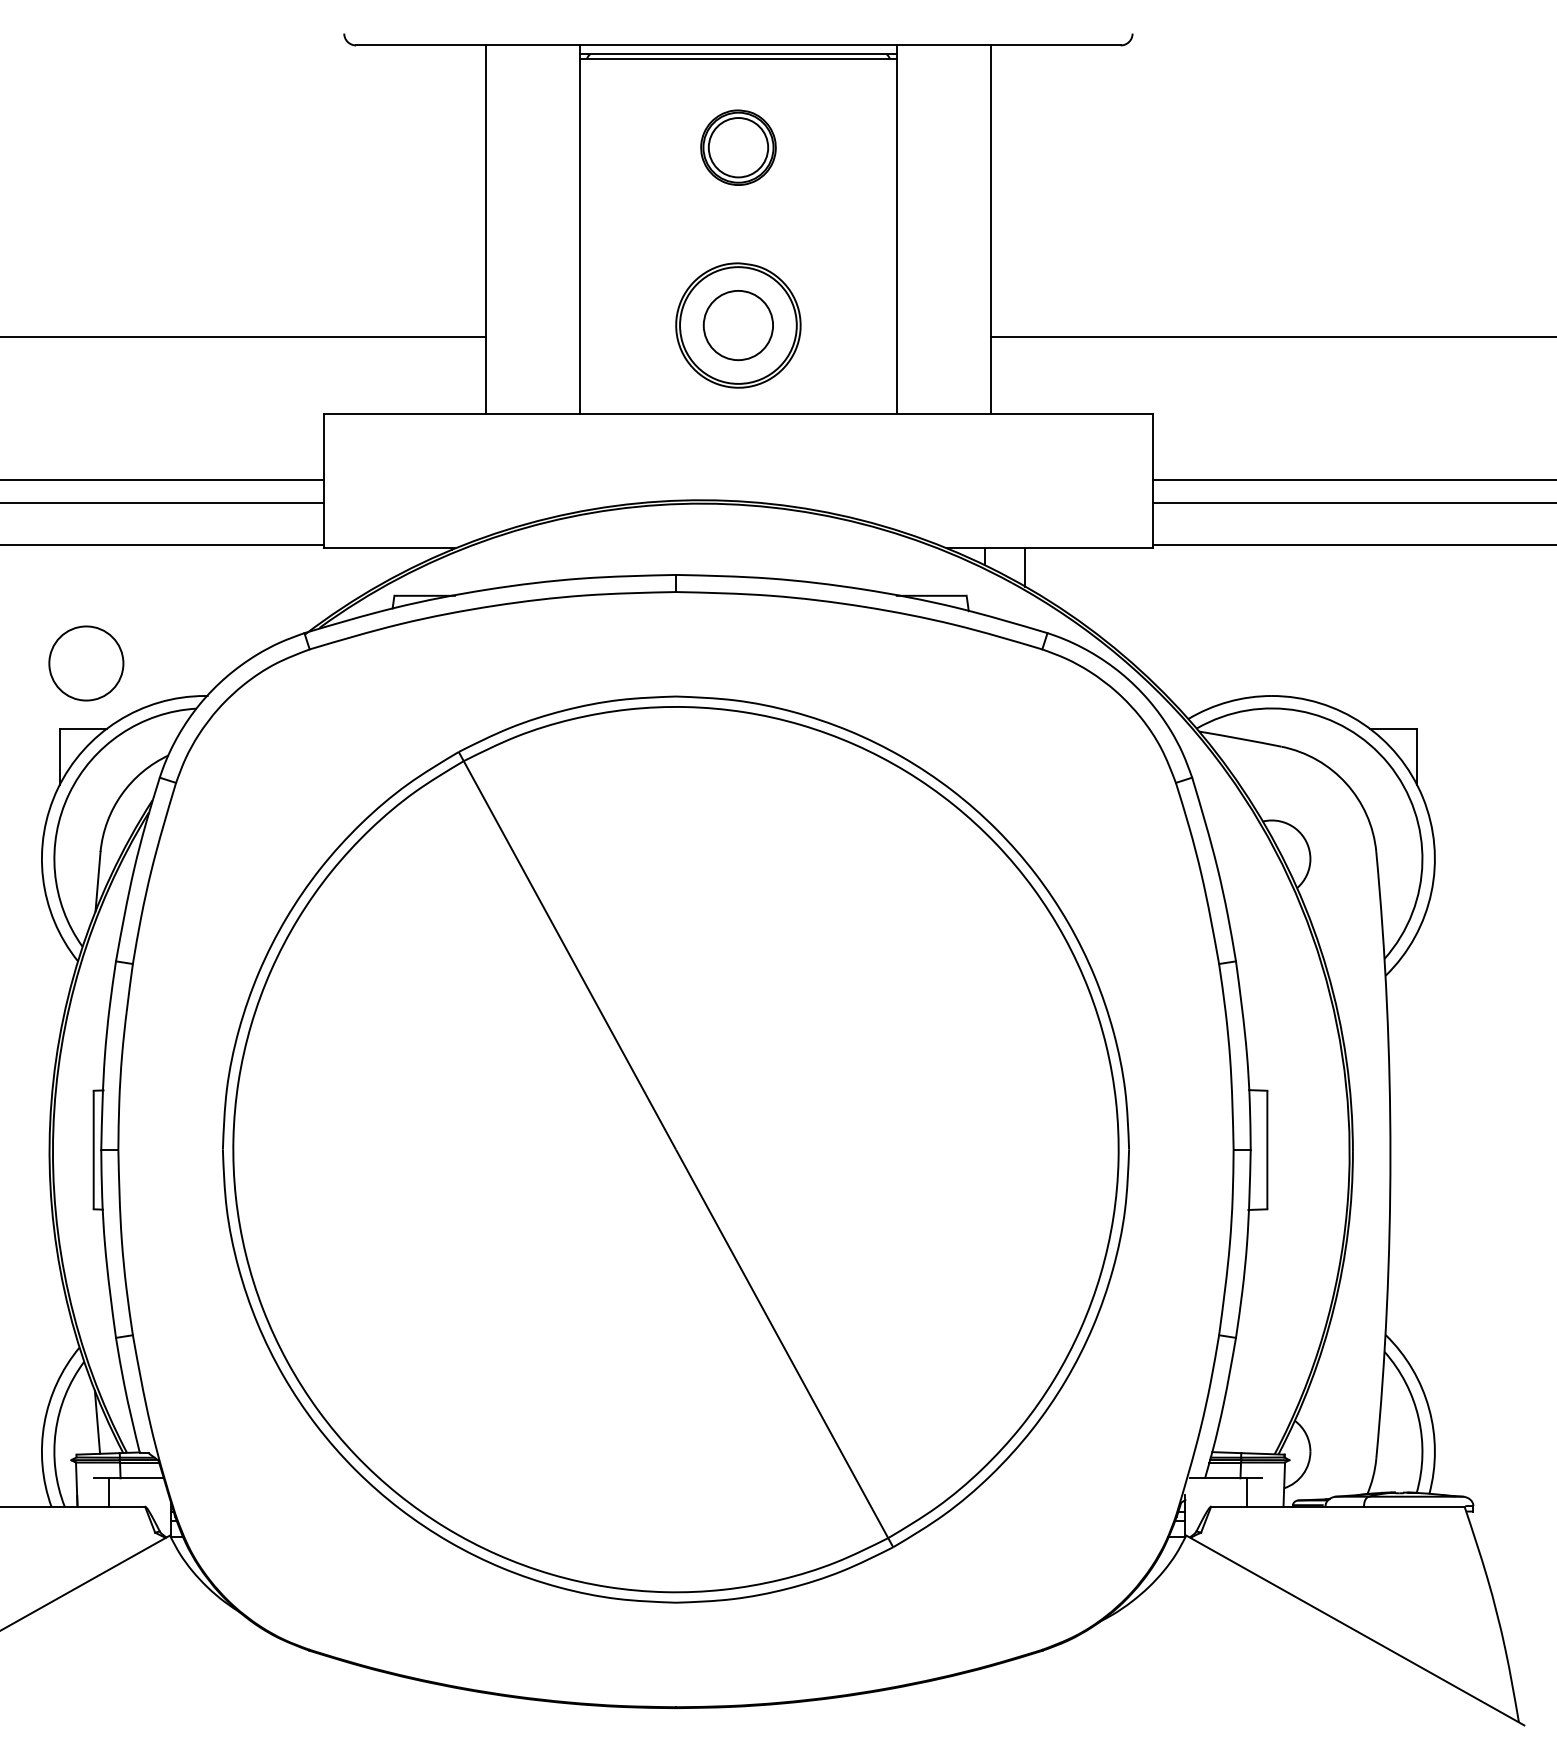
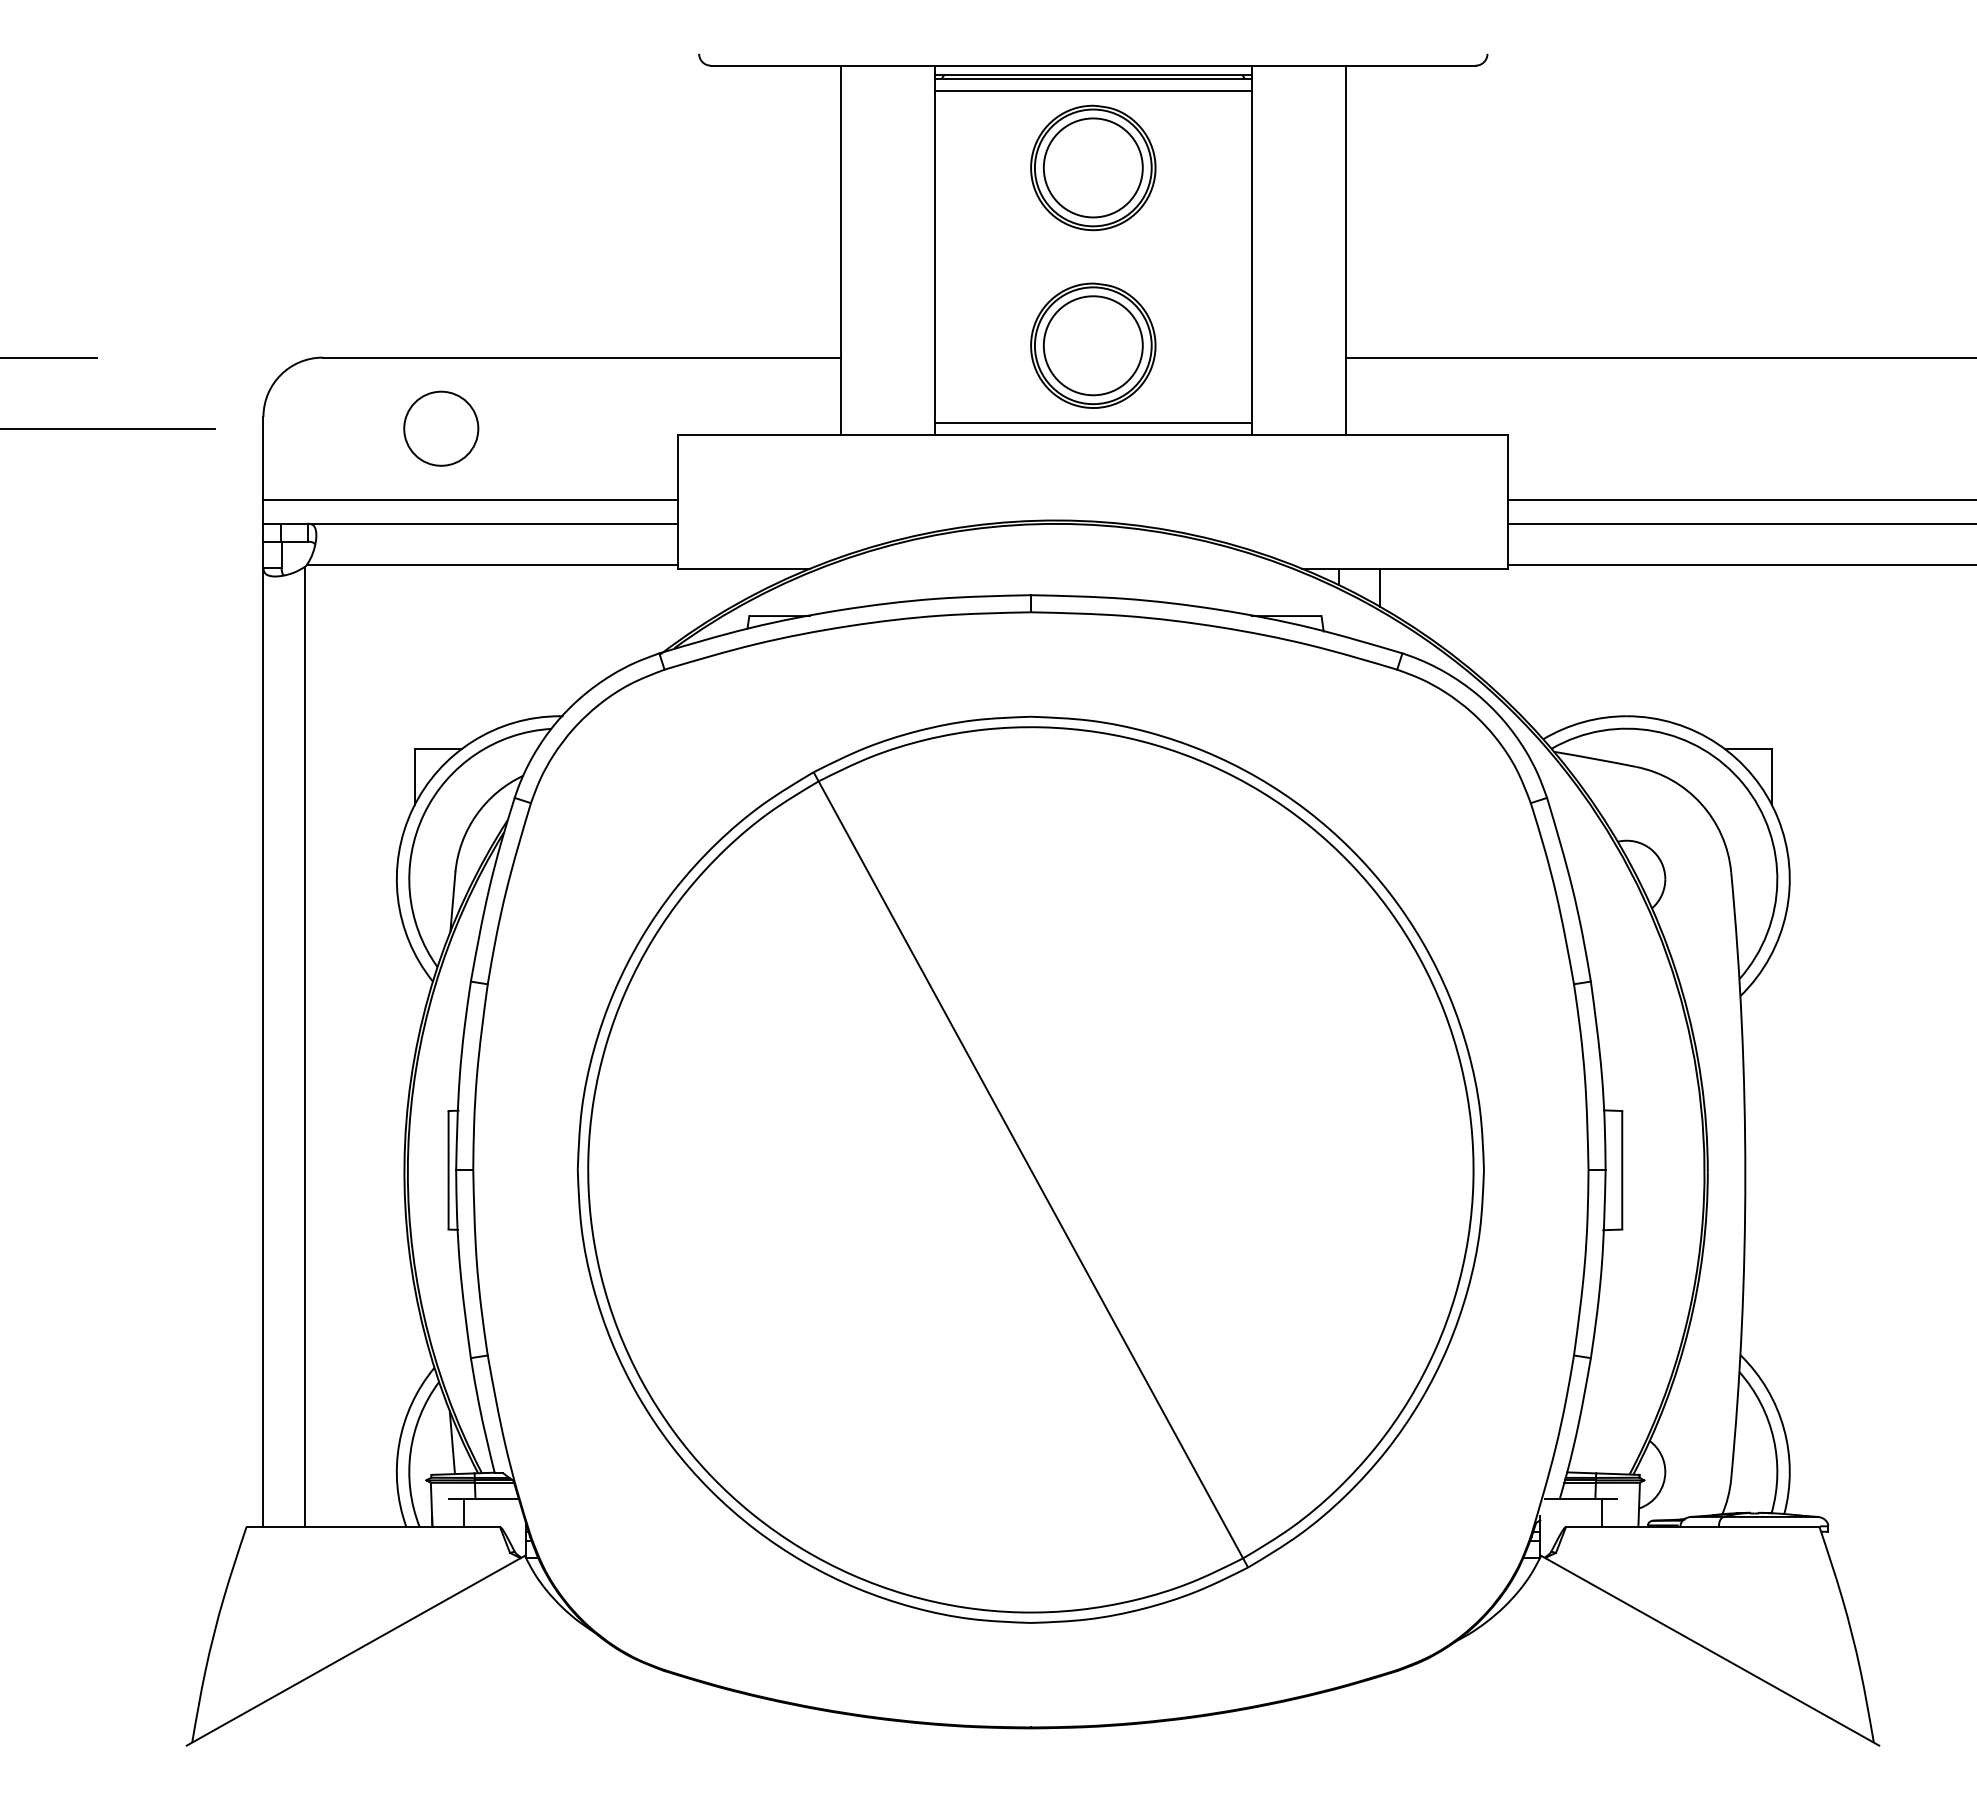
line: (737, 70) -> (1092, 90), added
part: (738, 147) -> (1093, 167), size x1.67
circle: (737, 325) -> (1092, 345), size x1.43
line: (737, 402) -> (1092, 422), added
circle: (86, 663) -> (441, 428), moved

